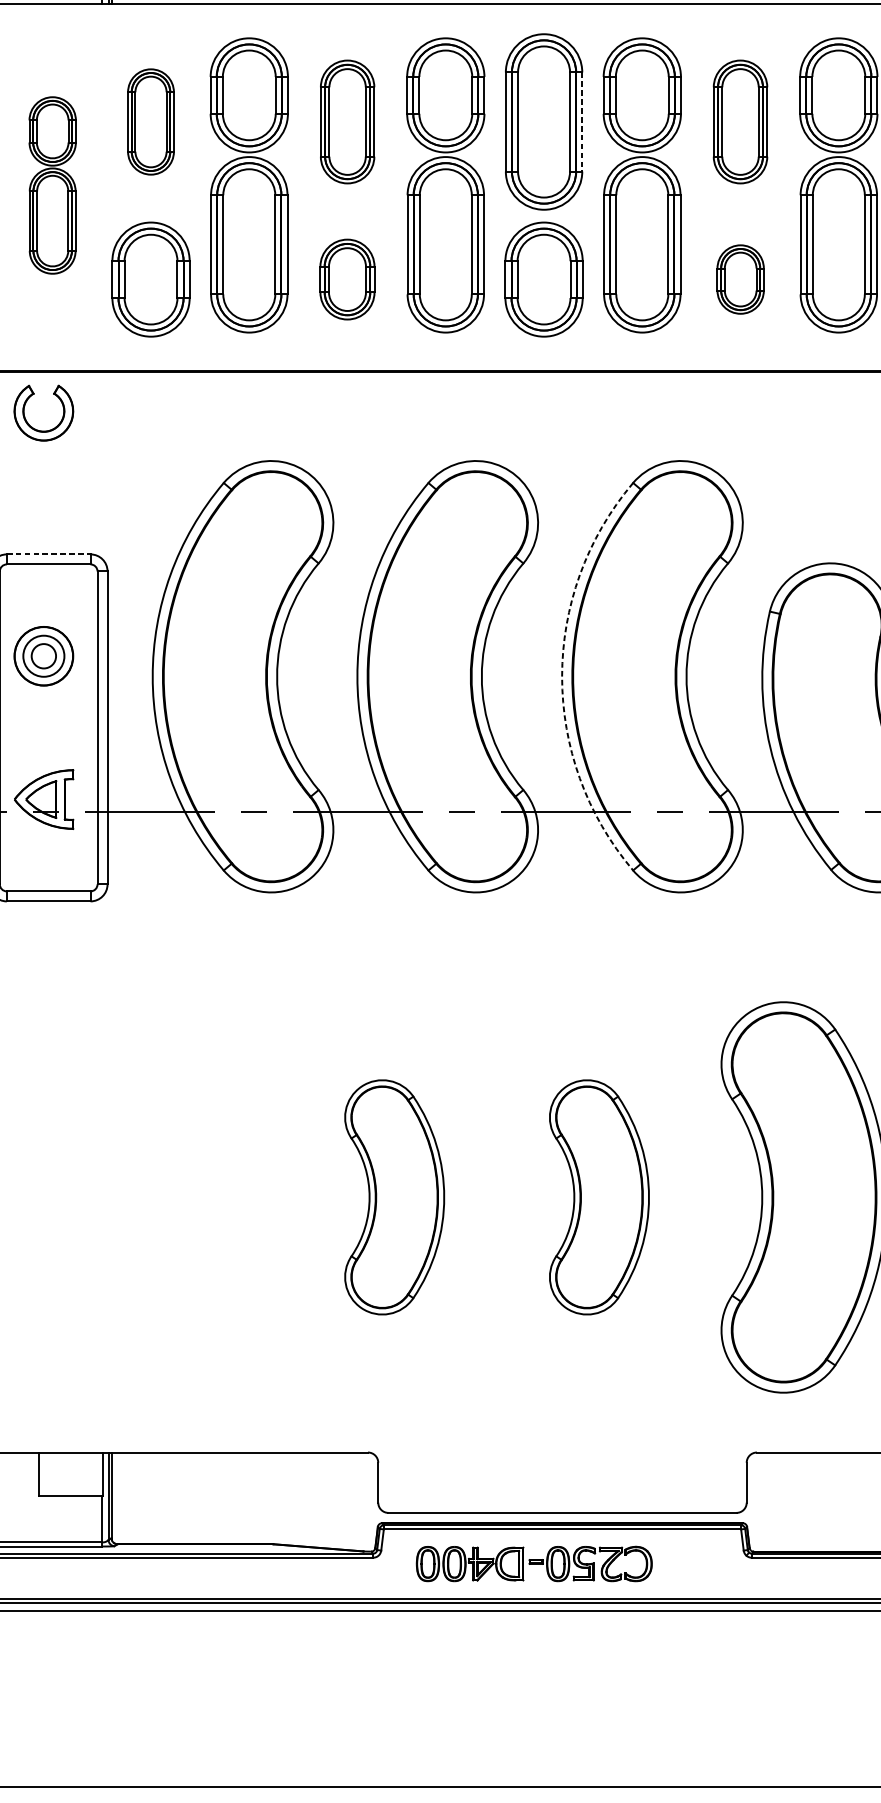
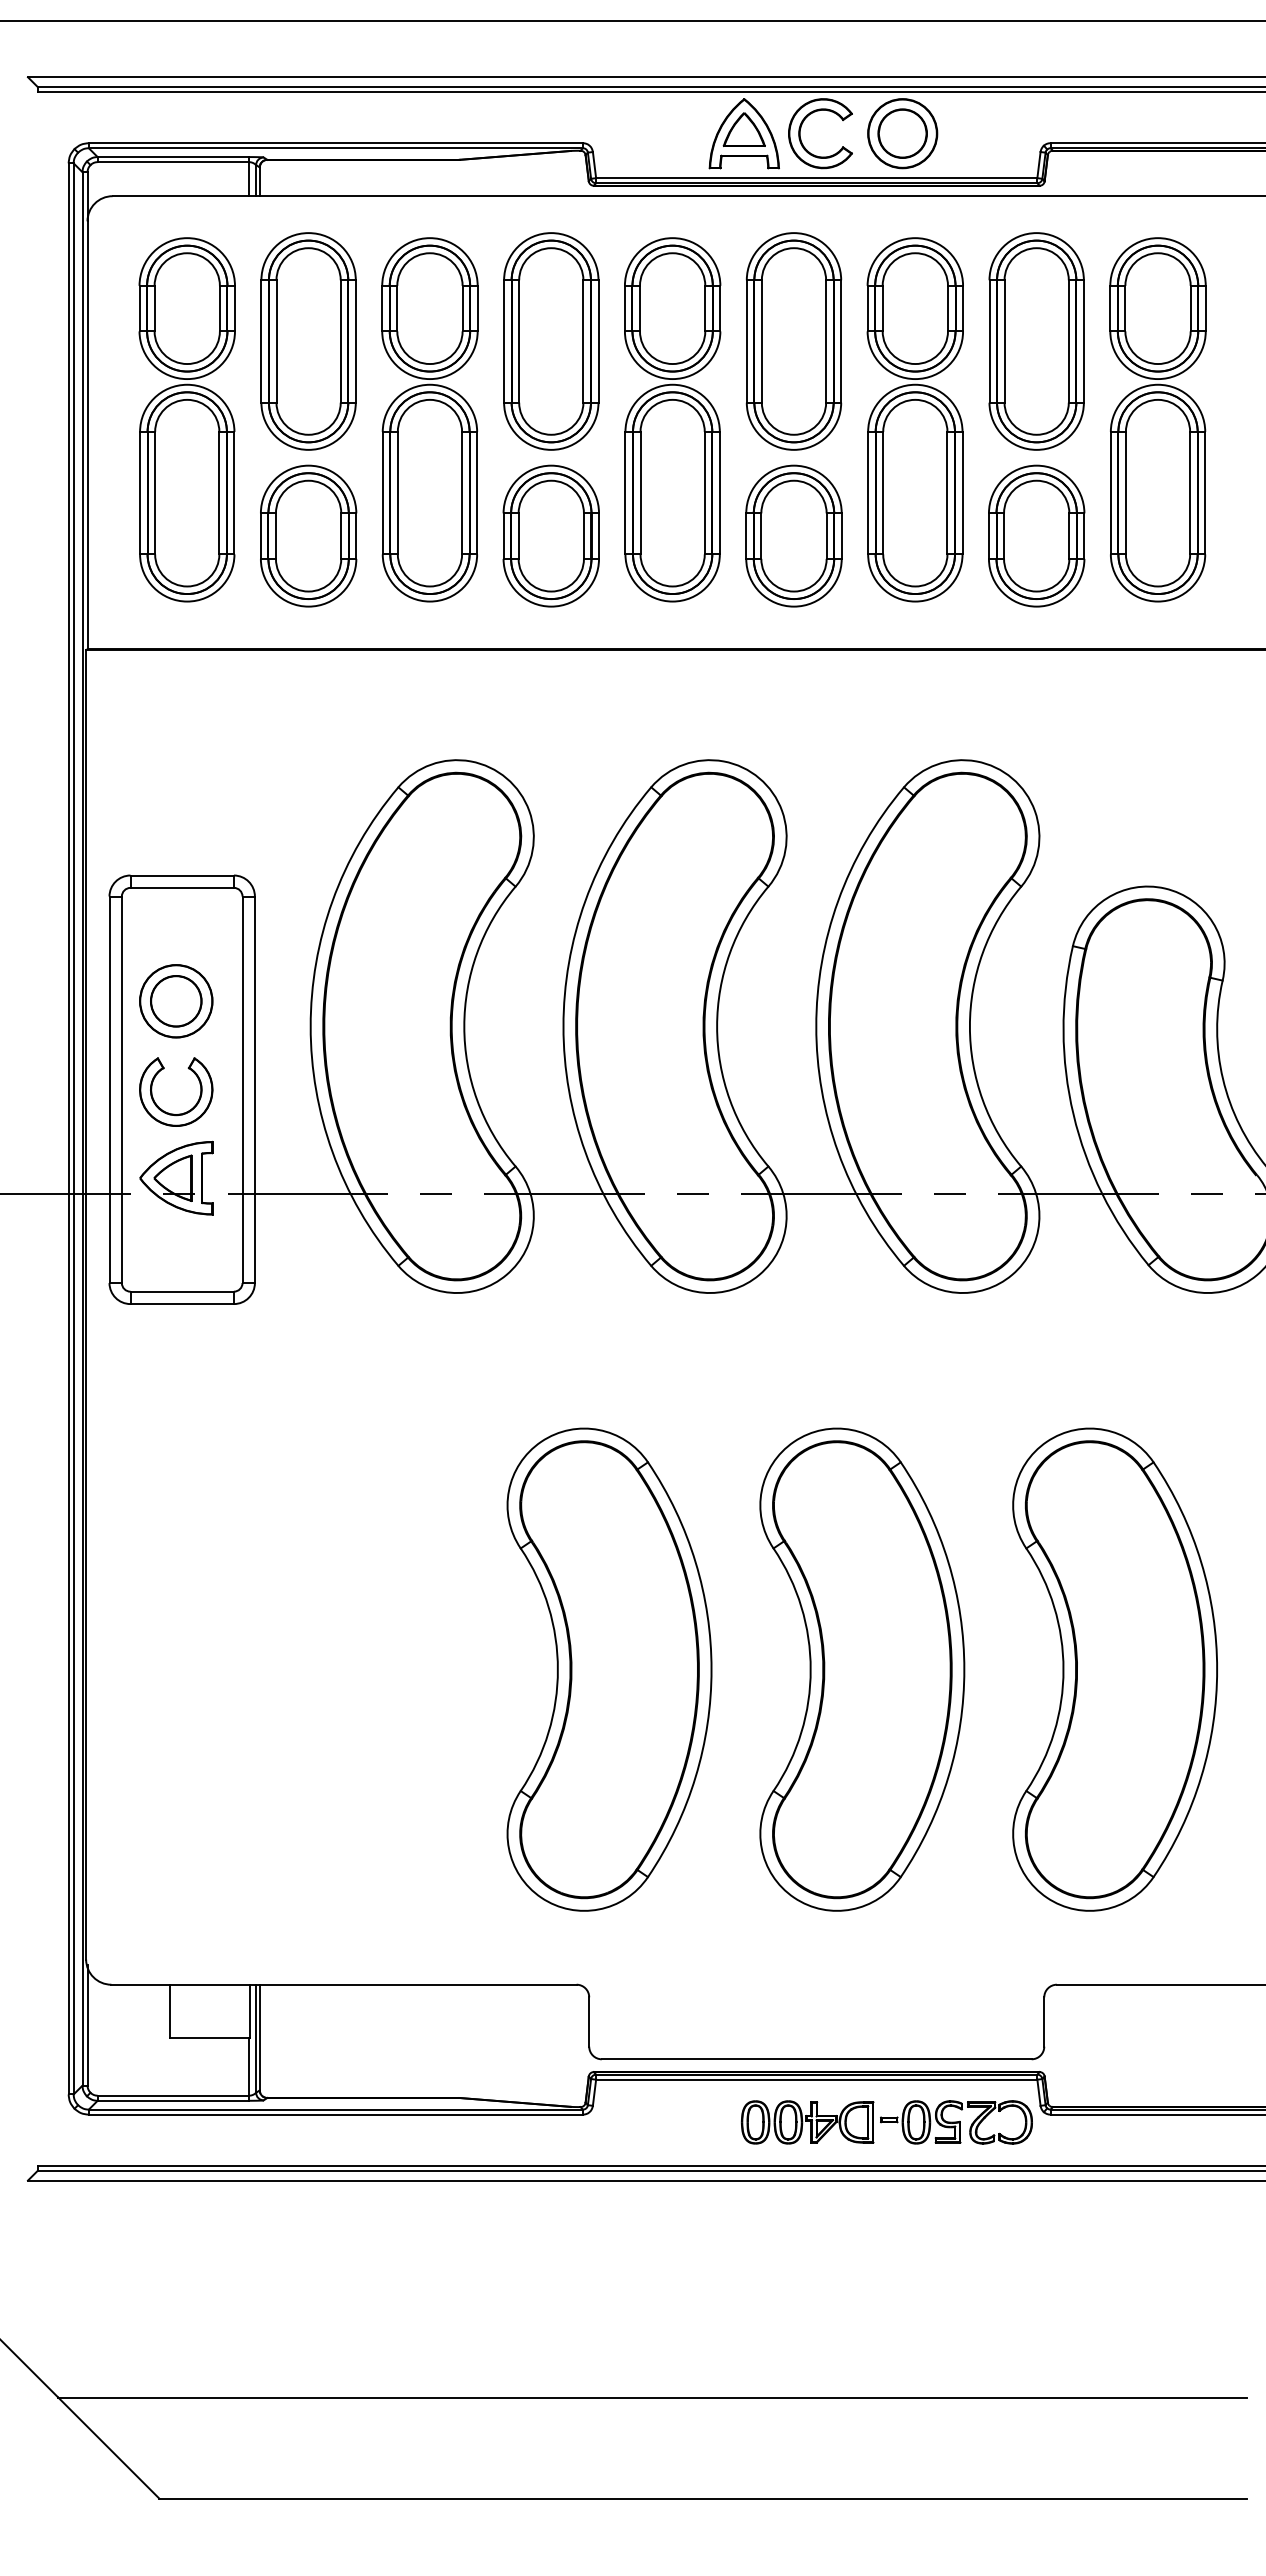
part: (150, 122) -> (308, 341), size x1.67
part: (347, 122) -> (551, 341), size x1.43
line: (582, 122) -> (841, 341), dashed -> solid
part: (740, 122) -> (1036, 341), size x1.43
part: (52, 185) -> (186, 419), size x1.67
part: (346, 279) -> (550, 535), size x1.43
part: (740, 279) -> (1036, 535), size x1.67
part: (45, 430) -> (178, 1113), moved
line: (48, 554) -> (182, 875), dashed -> solid
circle: (44, 656) -> (176, 1001), size x1.67
arc: (562, 676) -> (816, 1026), dashed -> solid
part: (394, 1197) -> (609, 1669), size x1.67
part: (599, 1197) -> (862, 1669), size x1.67
part: (533, 1564) -> (886, 2122), moved

